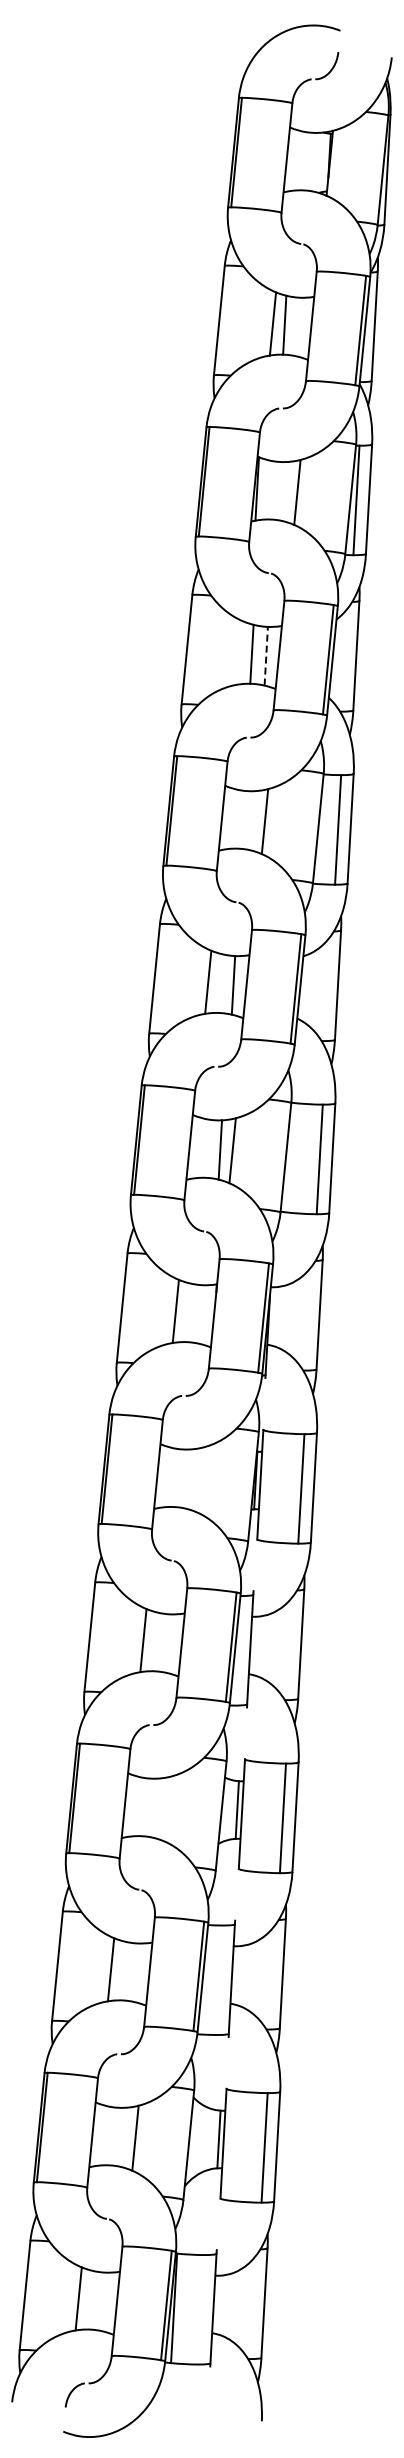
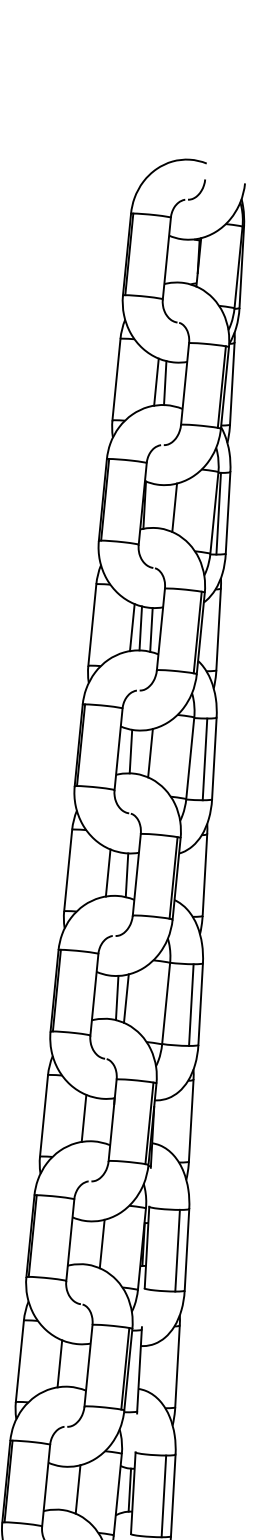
line: (240, 652) -> (132, 627), added
line: (266, 655) -> (151, 629), dashed -> solid
line: (238, 819) -> (130, 751), added
line: (200, 1479) -> (102, 1243), added
line: (167, 1808) -> (77, 1489), added

